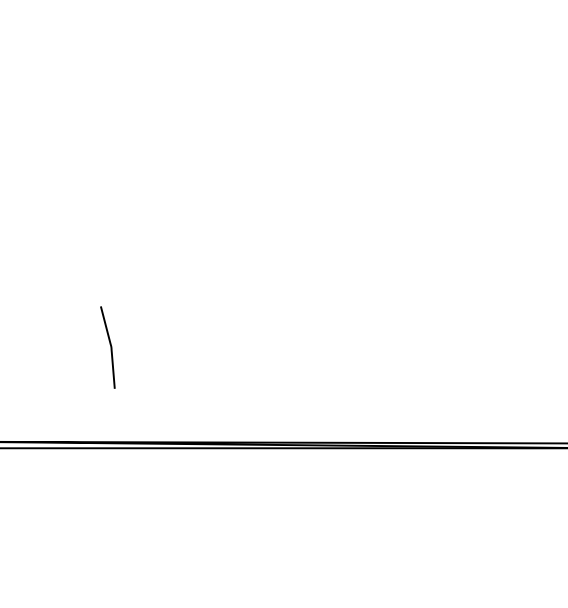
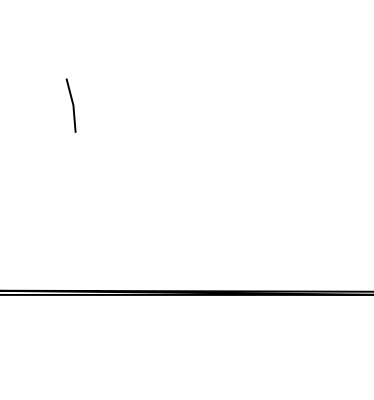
curve: (109, 347) -> (72, 105), moved

